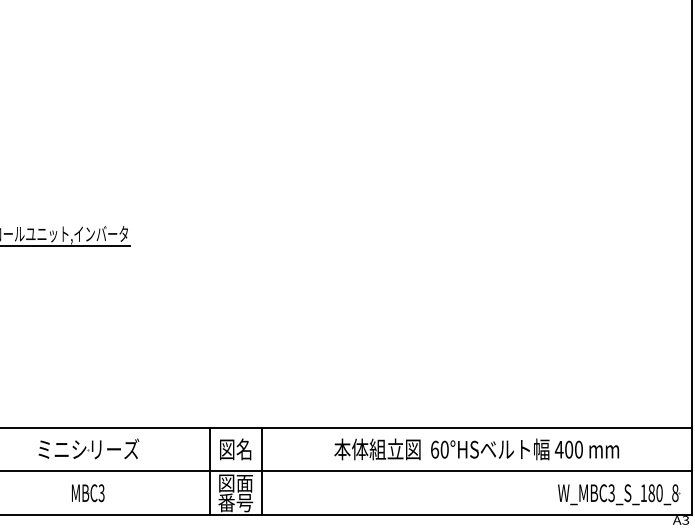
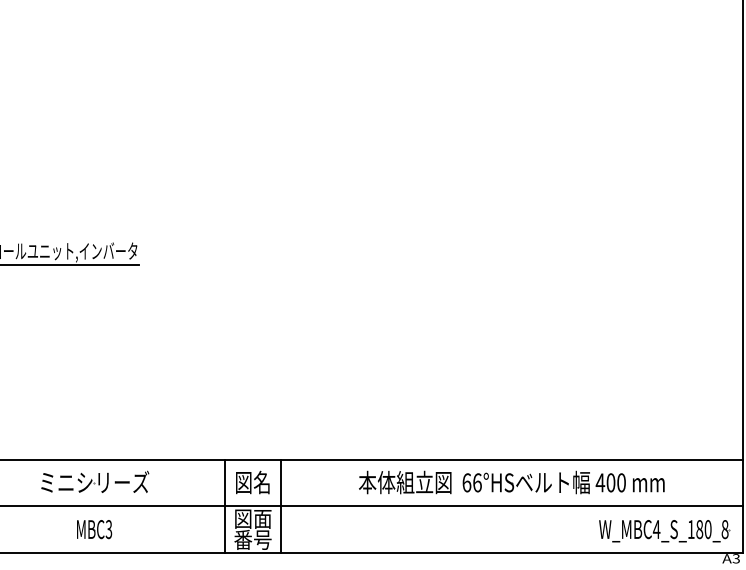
text: (444, 449) -> (477, 482), 60°HS -> 66°HS
text: (611, 493) -> (656, 529), W_MBC3_S_180_8 -> W_MBC4_S_180_8

